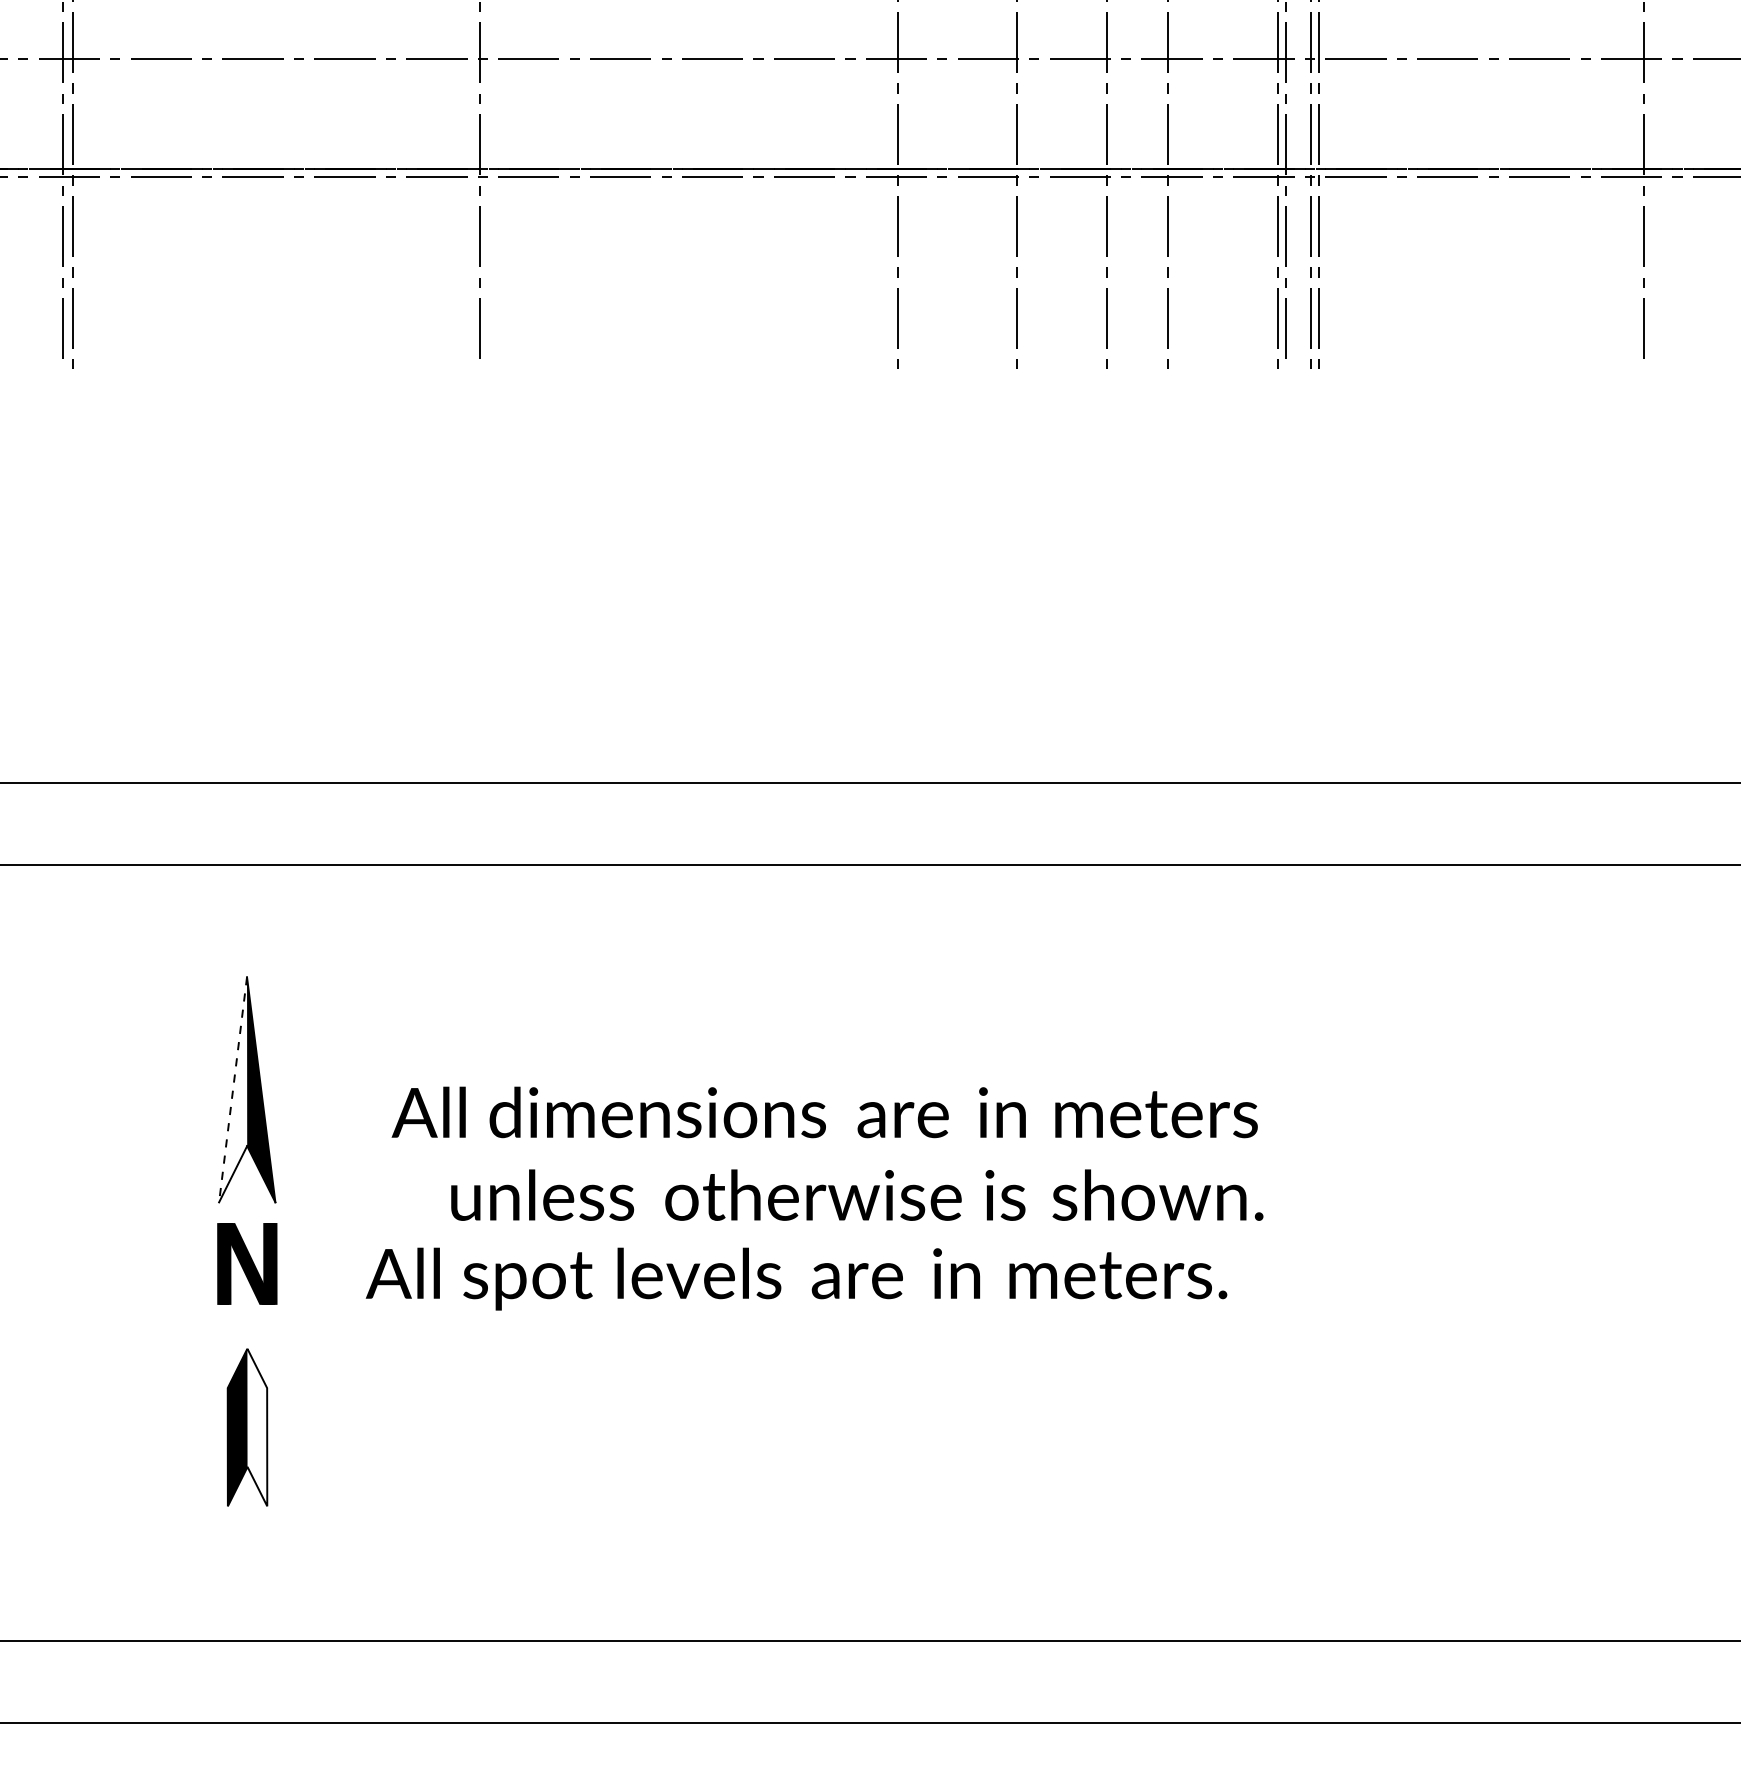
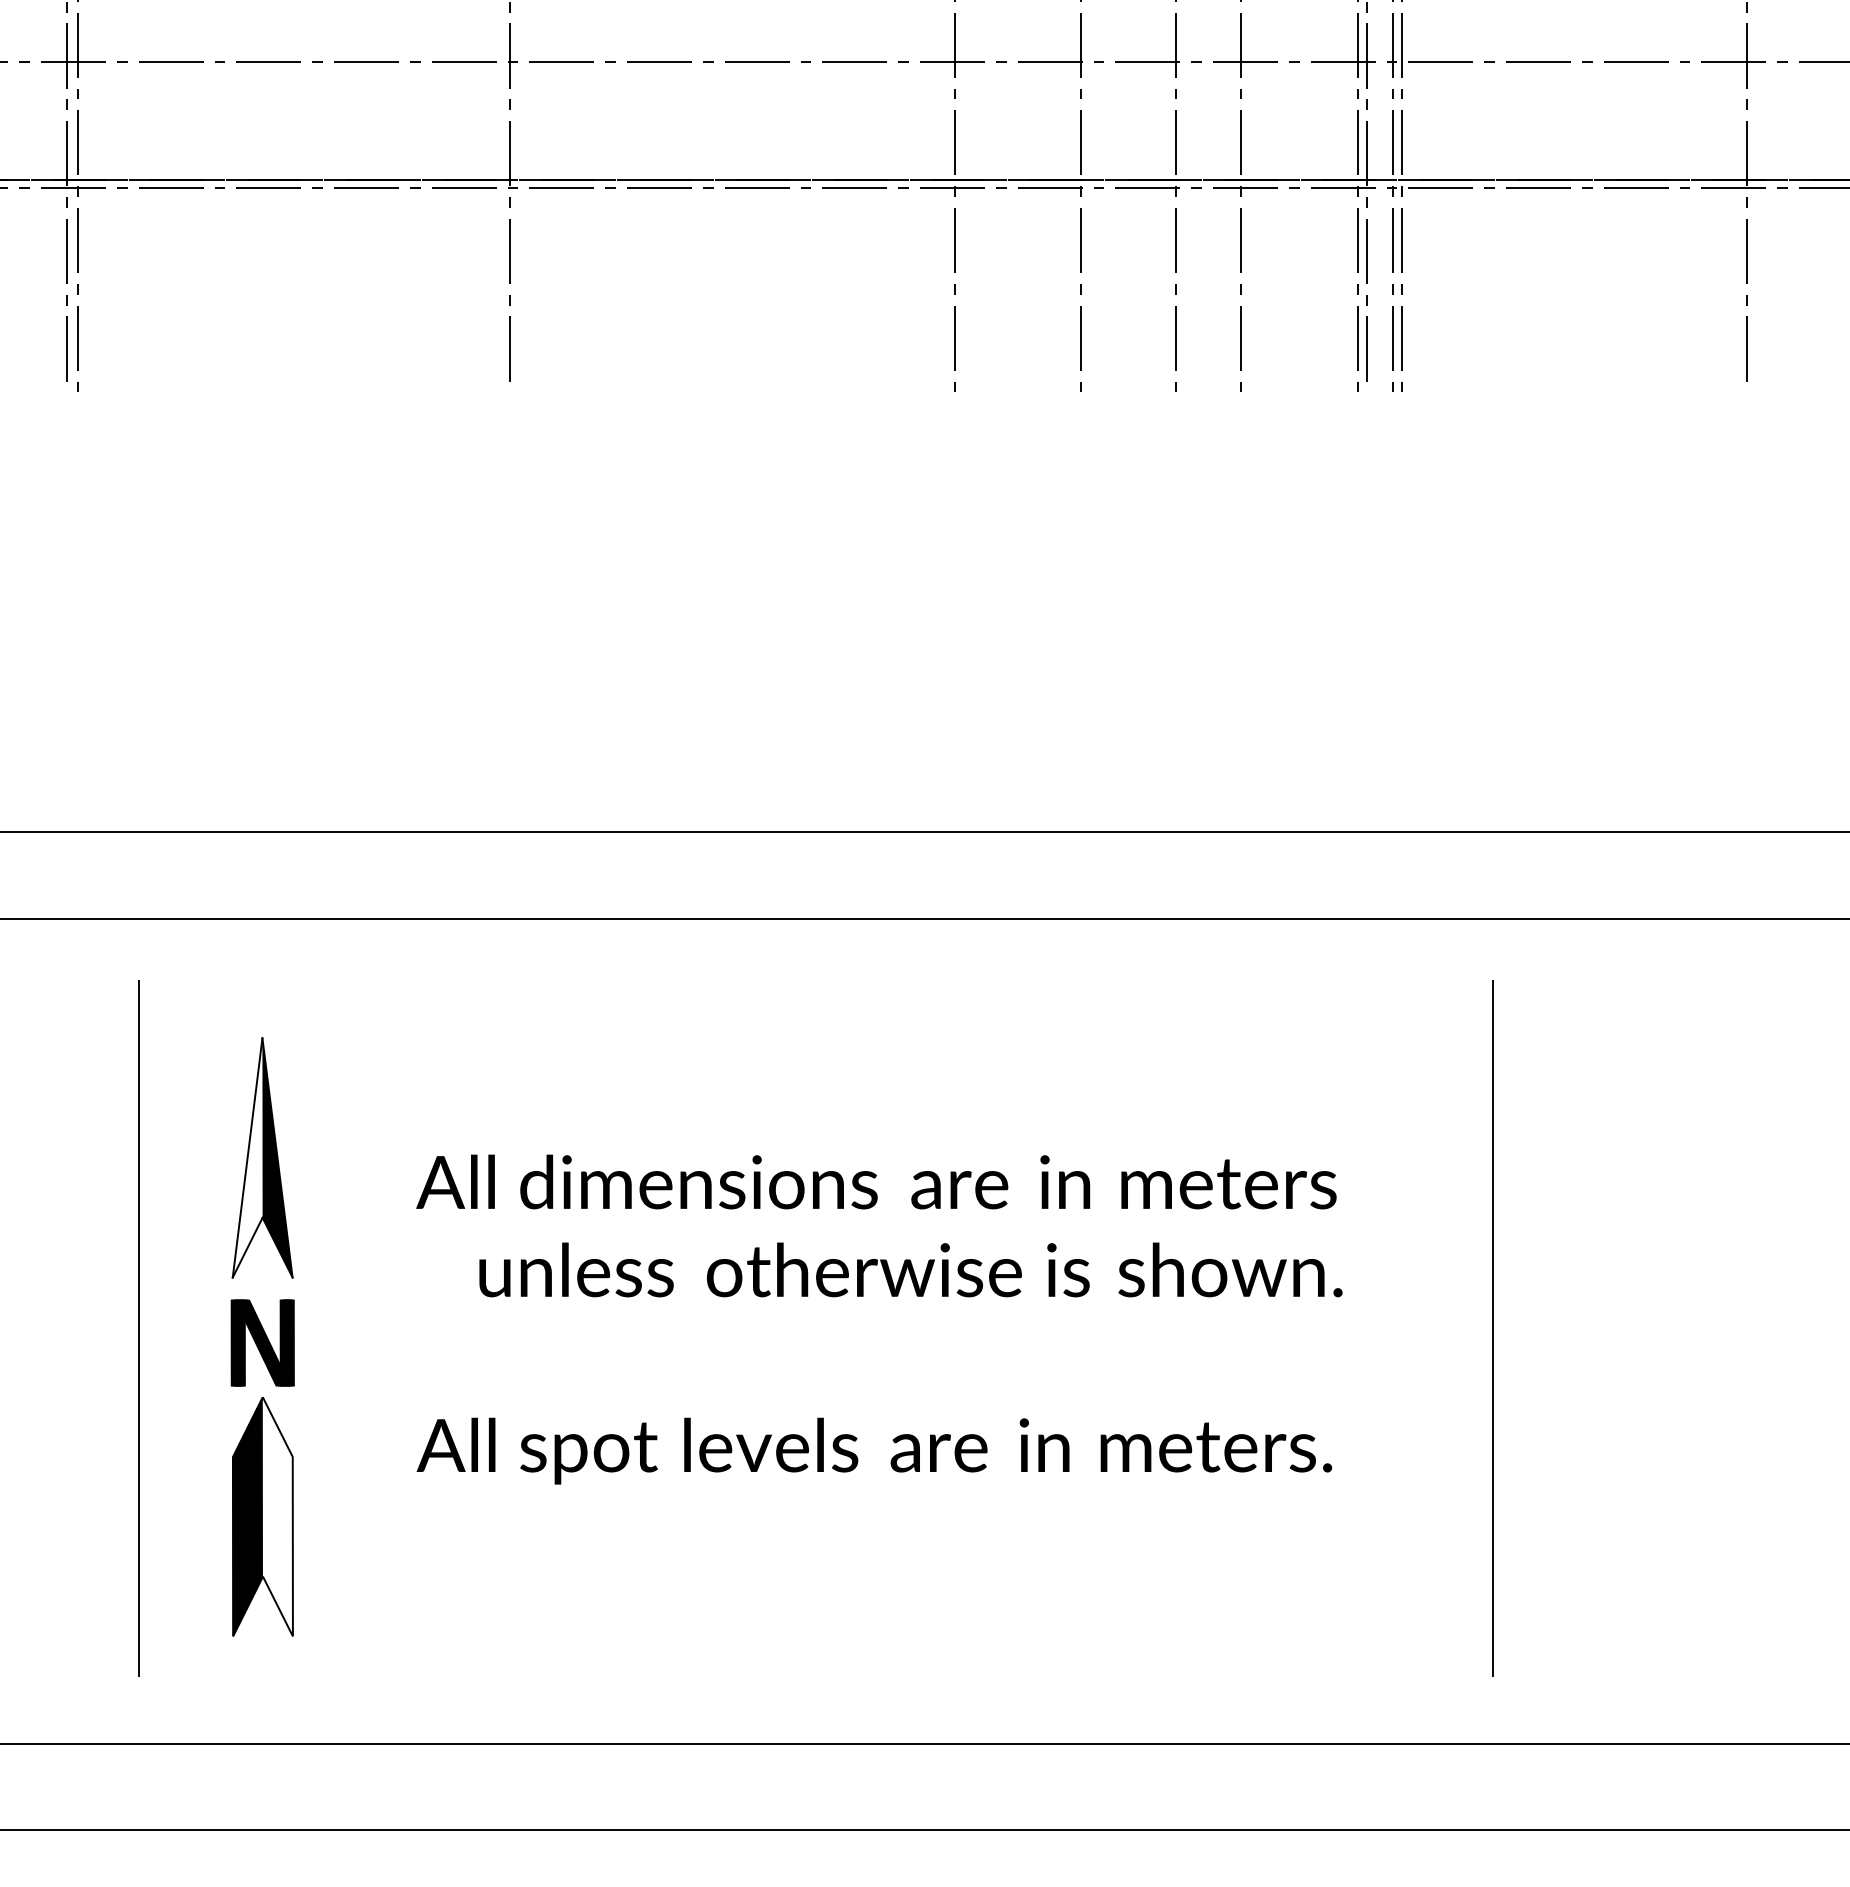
line: (232, 1089) -> (247, 1157), dashed -> solid
line: (130, 1250) -> (138, 1328), added
line: (1404, 1250) -> (1492, 1328), added
text: (796, 1278) -> (874, 1450), moved
part: (247, 1427) -> (262, 1516), size x1.43

